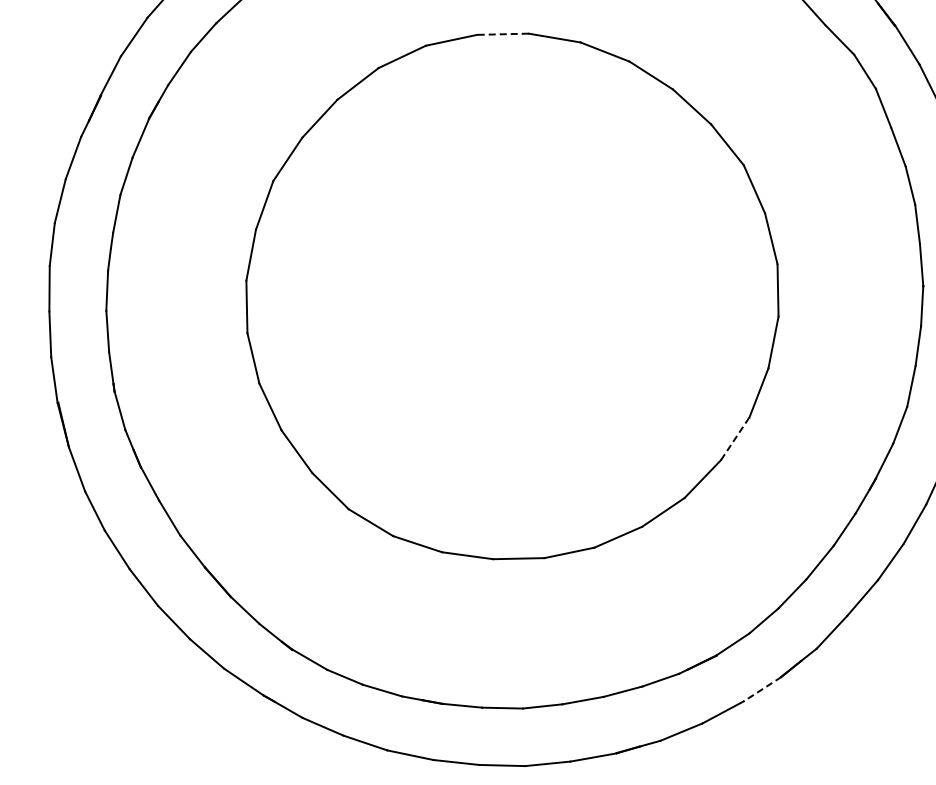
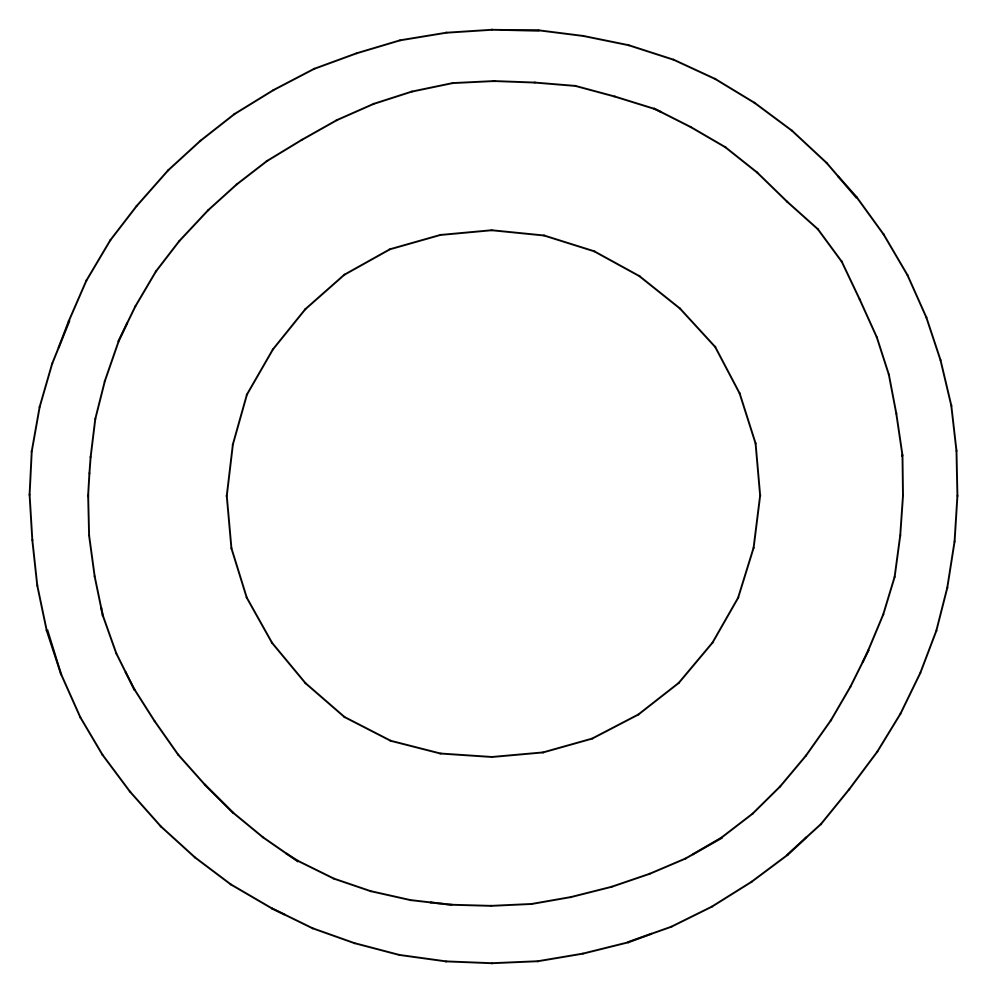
line: (502, 34) -> (465, 232), dashed -> solid
line: (735, 438) -> (725, 620), dashed -> solid
line: (762, 689) -> (769, 868), dashed -> solid

